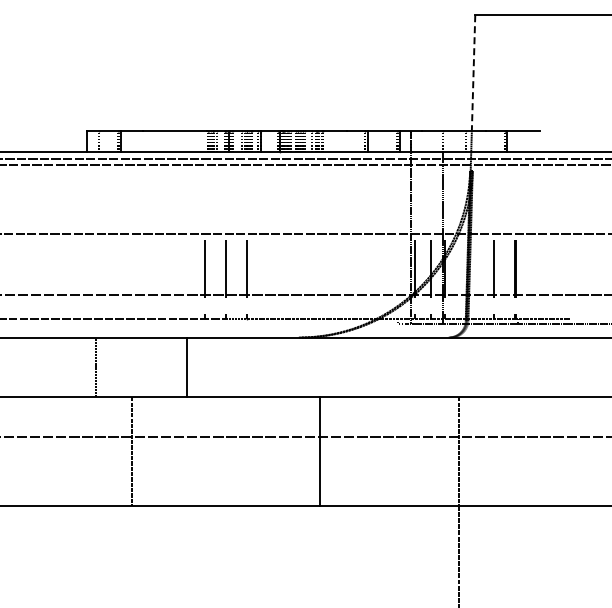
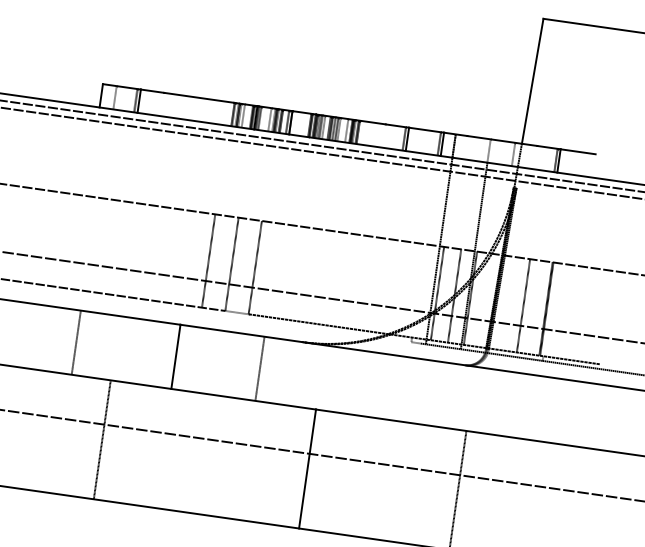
line: (473, 72) -> (532, 80), dashed -> solid
line: (264, 366) -> (259, 368), added

